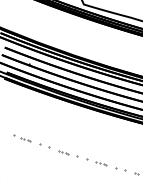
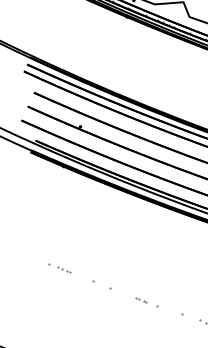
part: (22, 138) -> (60, 268), size x0.7
part: (68, 153) -> (146, 301), size x0.6

